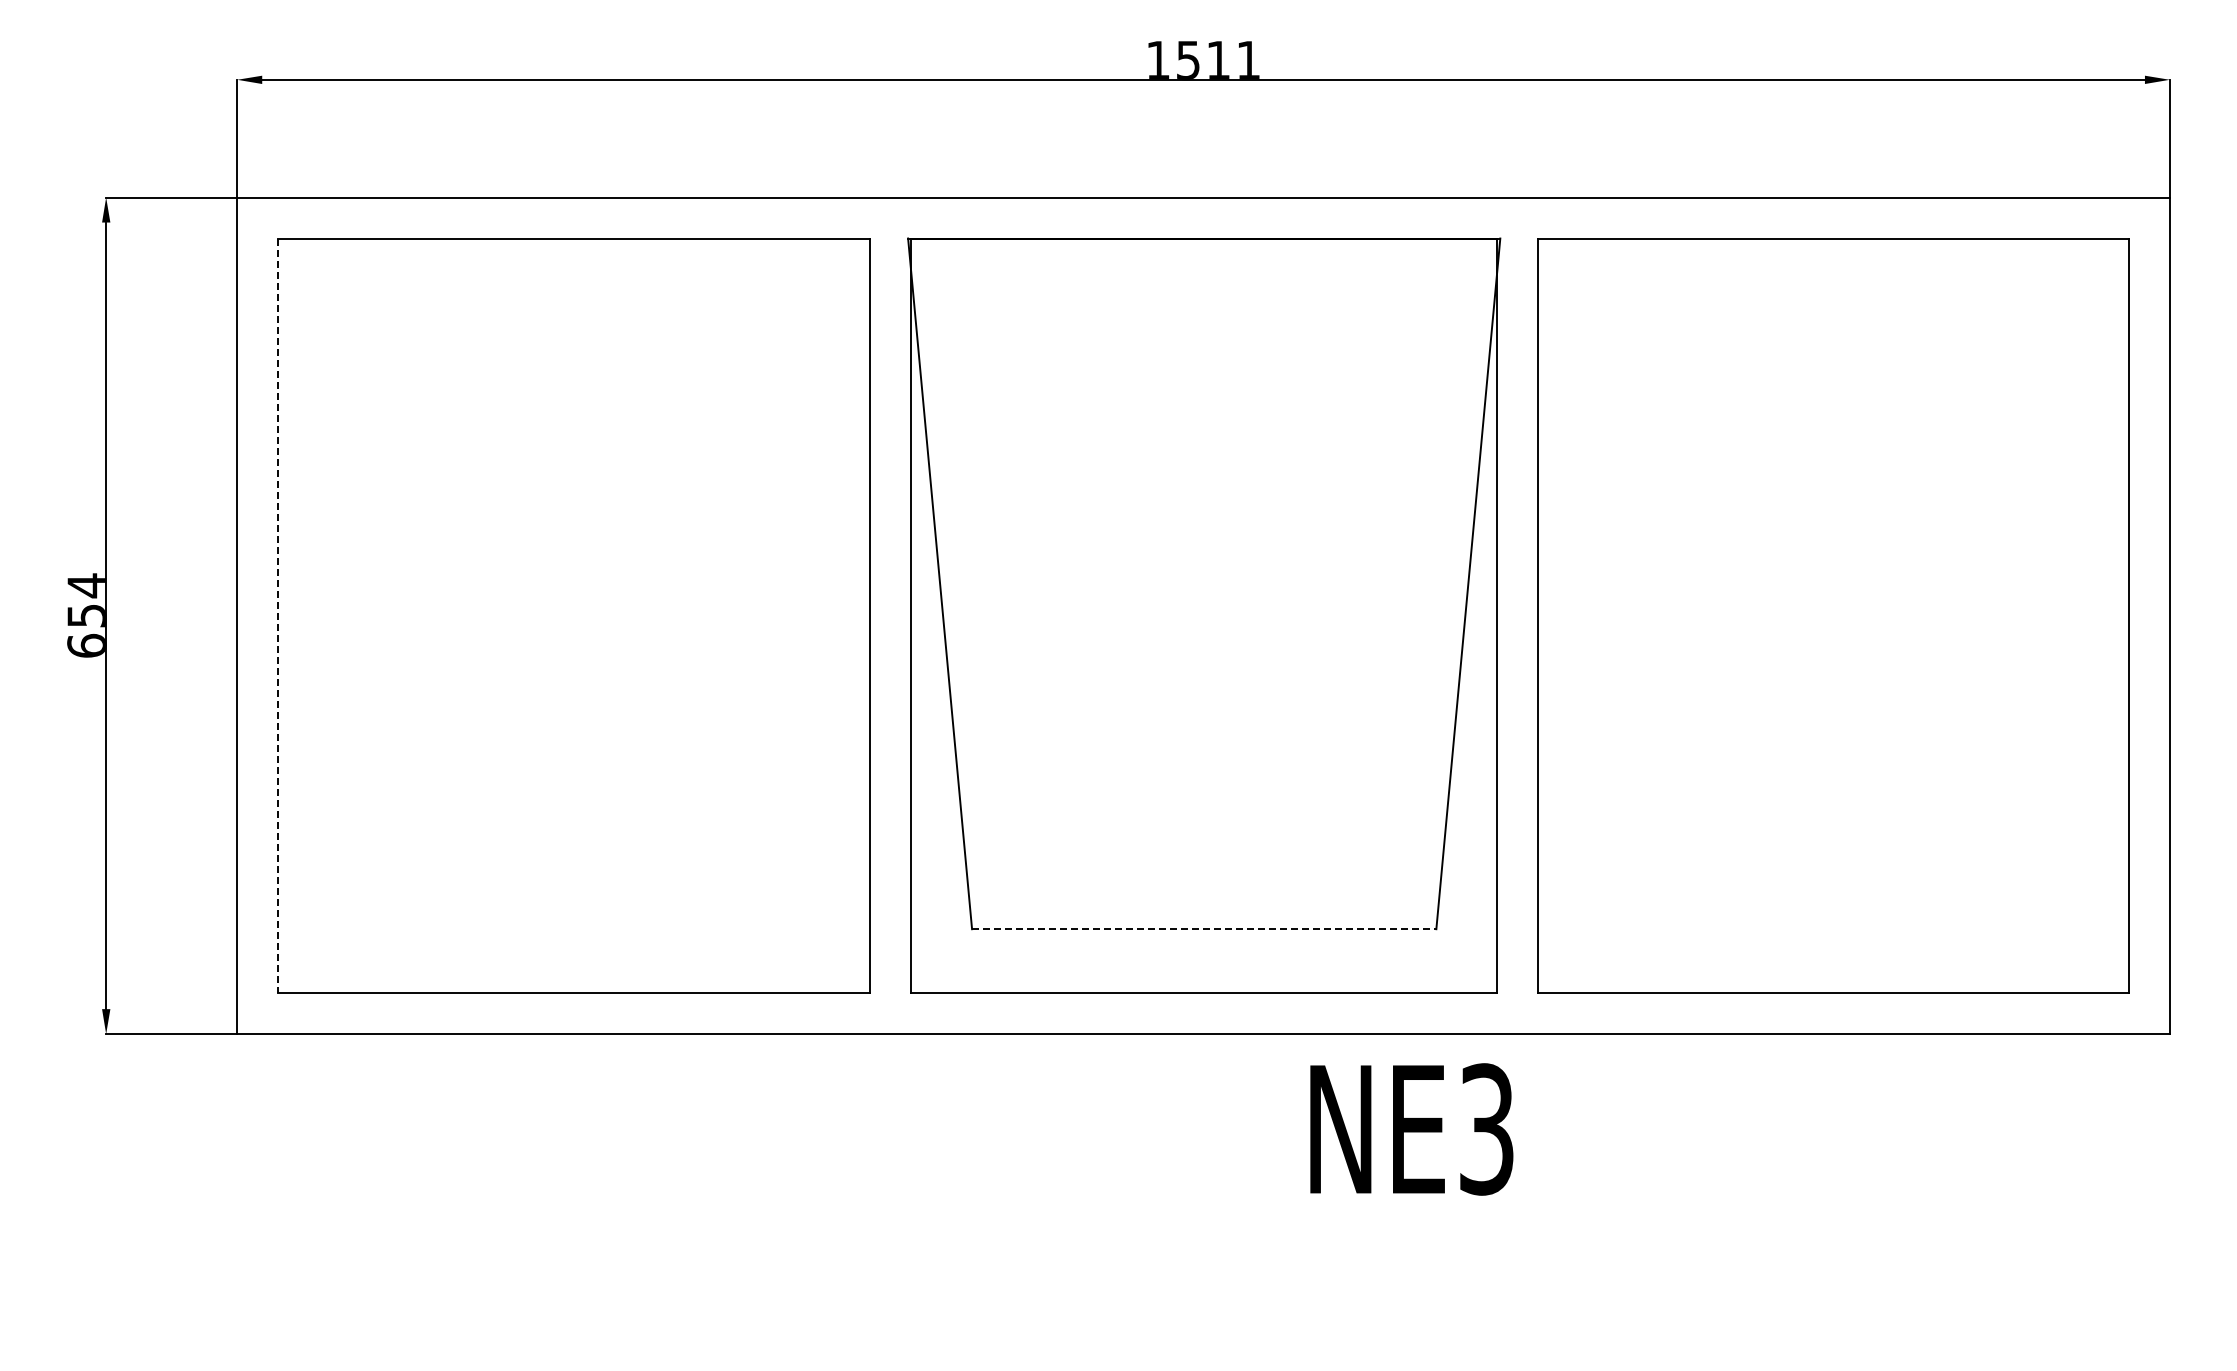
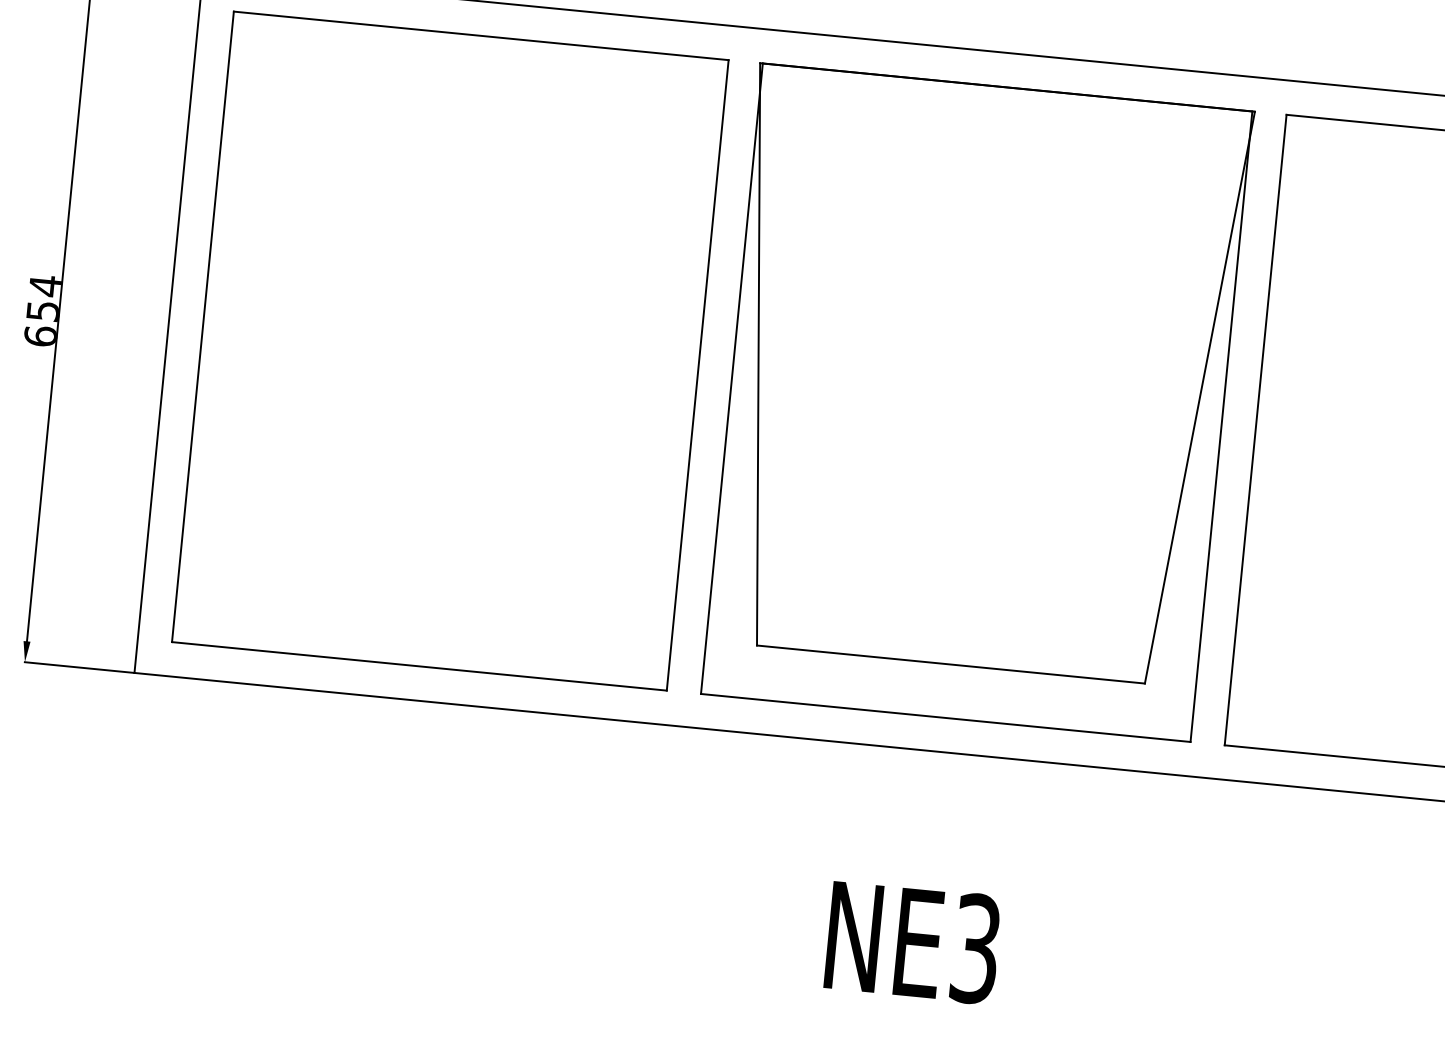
line: (278, 616) -> (203, 327), dashed -> solid
line: (1204, 929) -> (951, 664), dashed -> solid
text: (1411, 1129) -> (912, 942), moved

